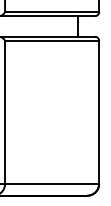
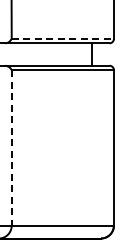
line: (52, 11) -> (63, 38), solid -> dashed
line: (4, 111) -> (11, 147), solid -> dashed

